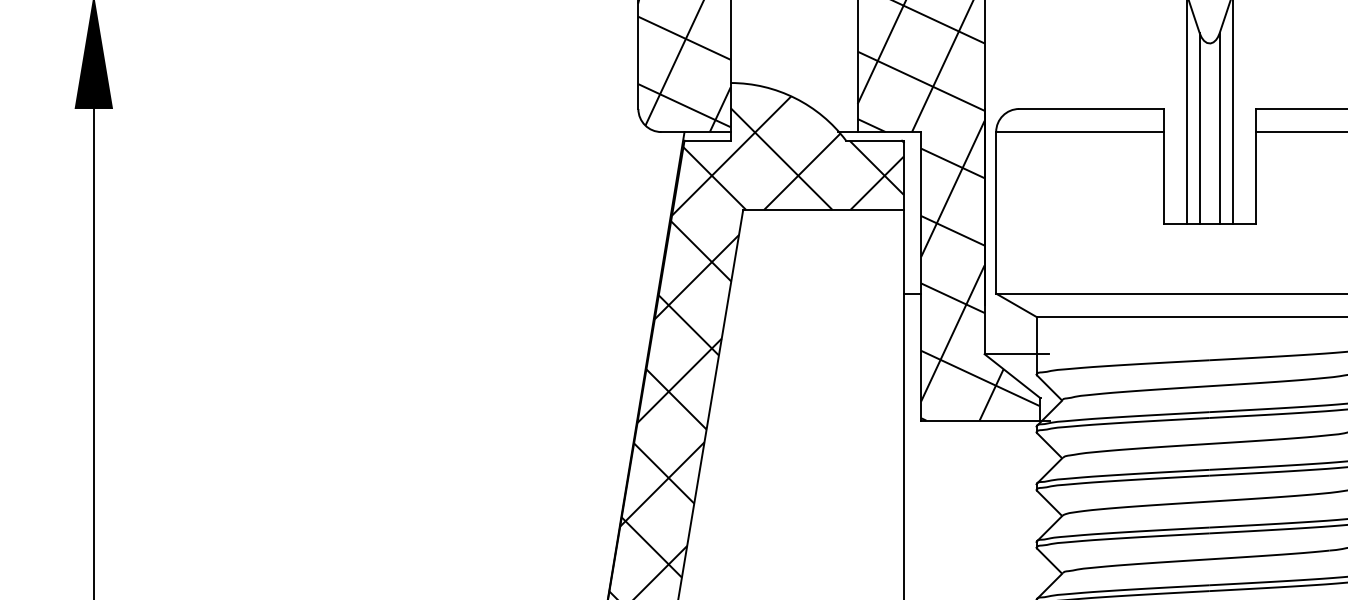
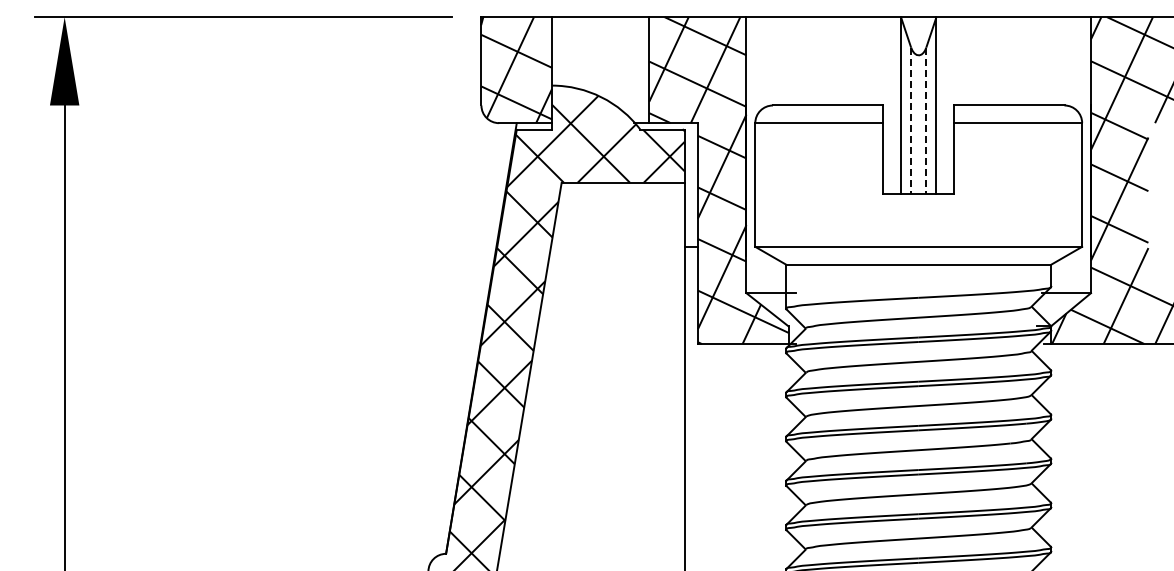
line: (1200, 129) -> (911, 121), solid -> dashed
line: (1219, 129) -> (926, 121), solid -> dashed

